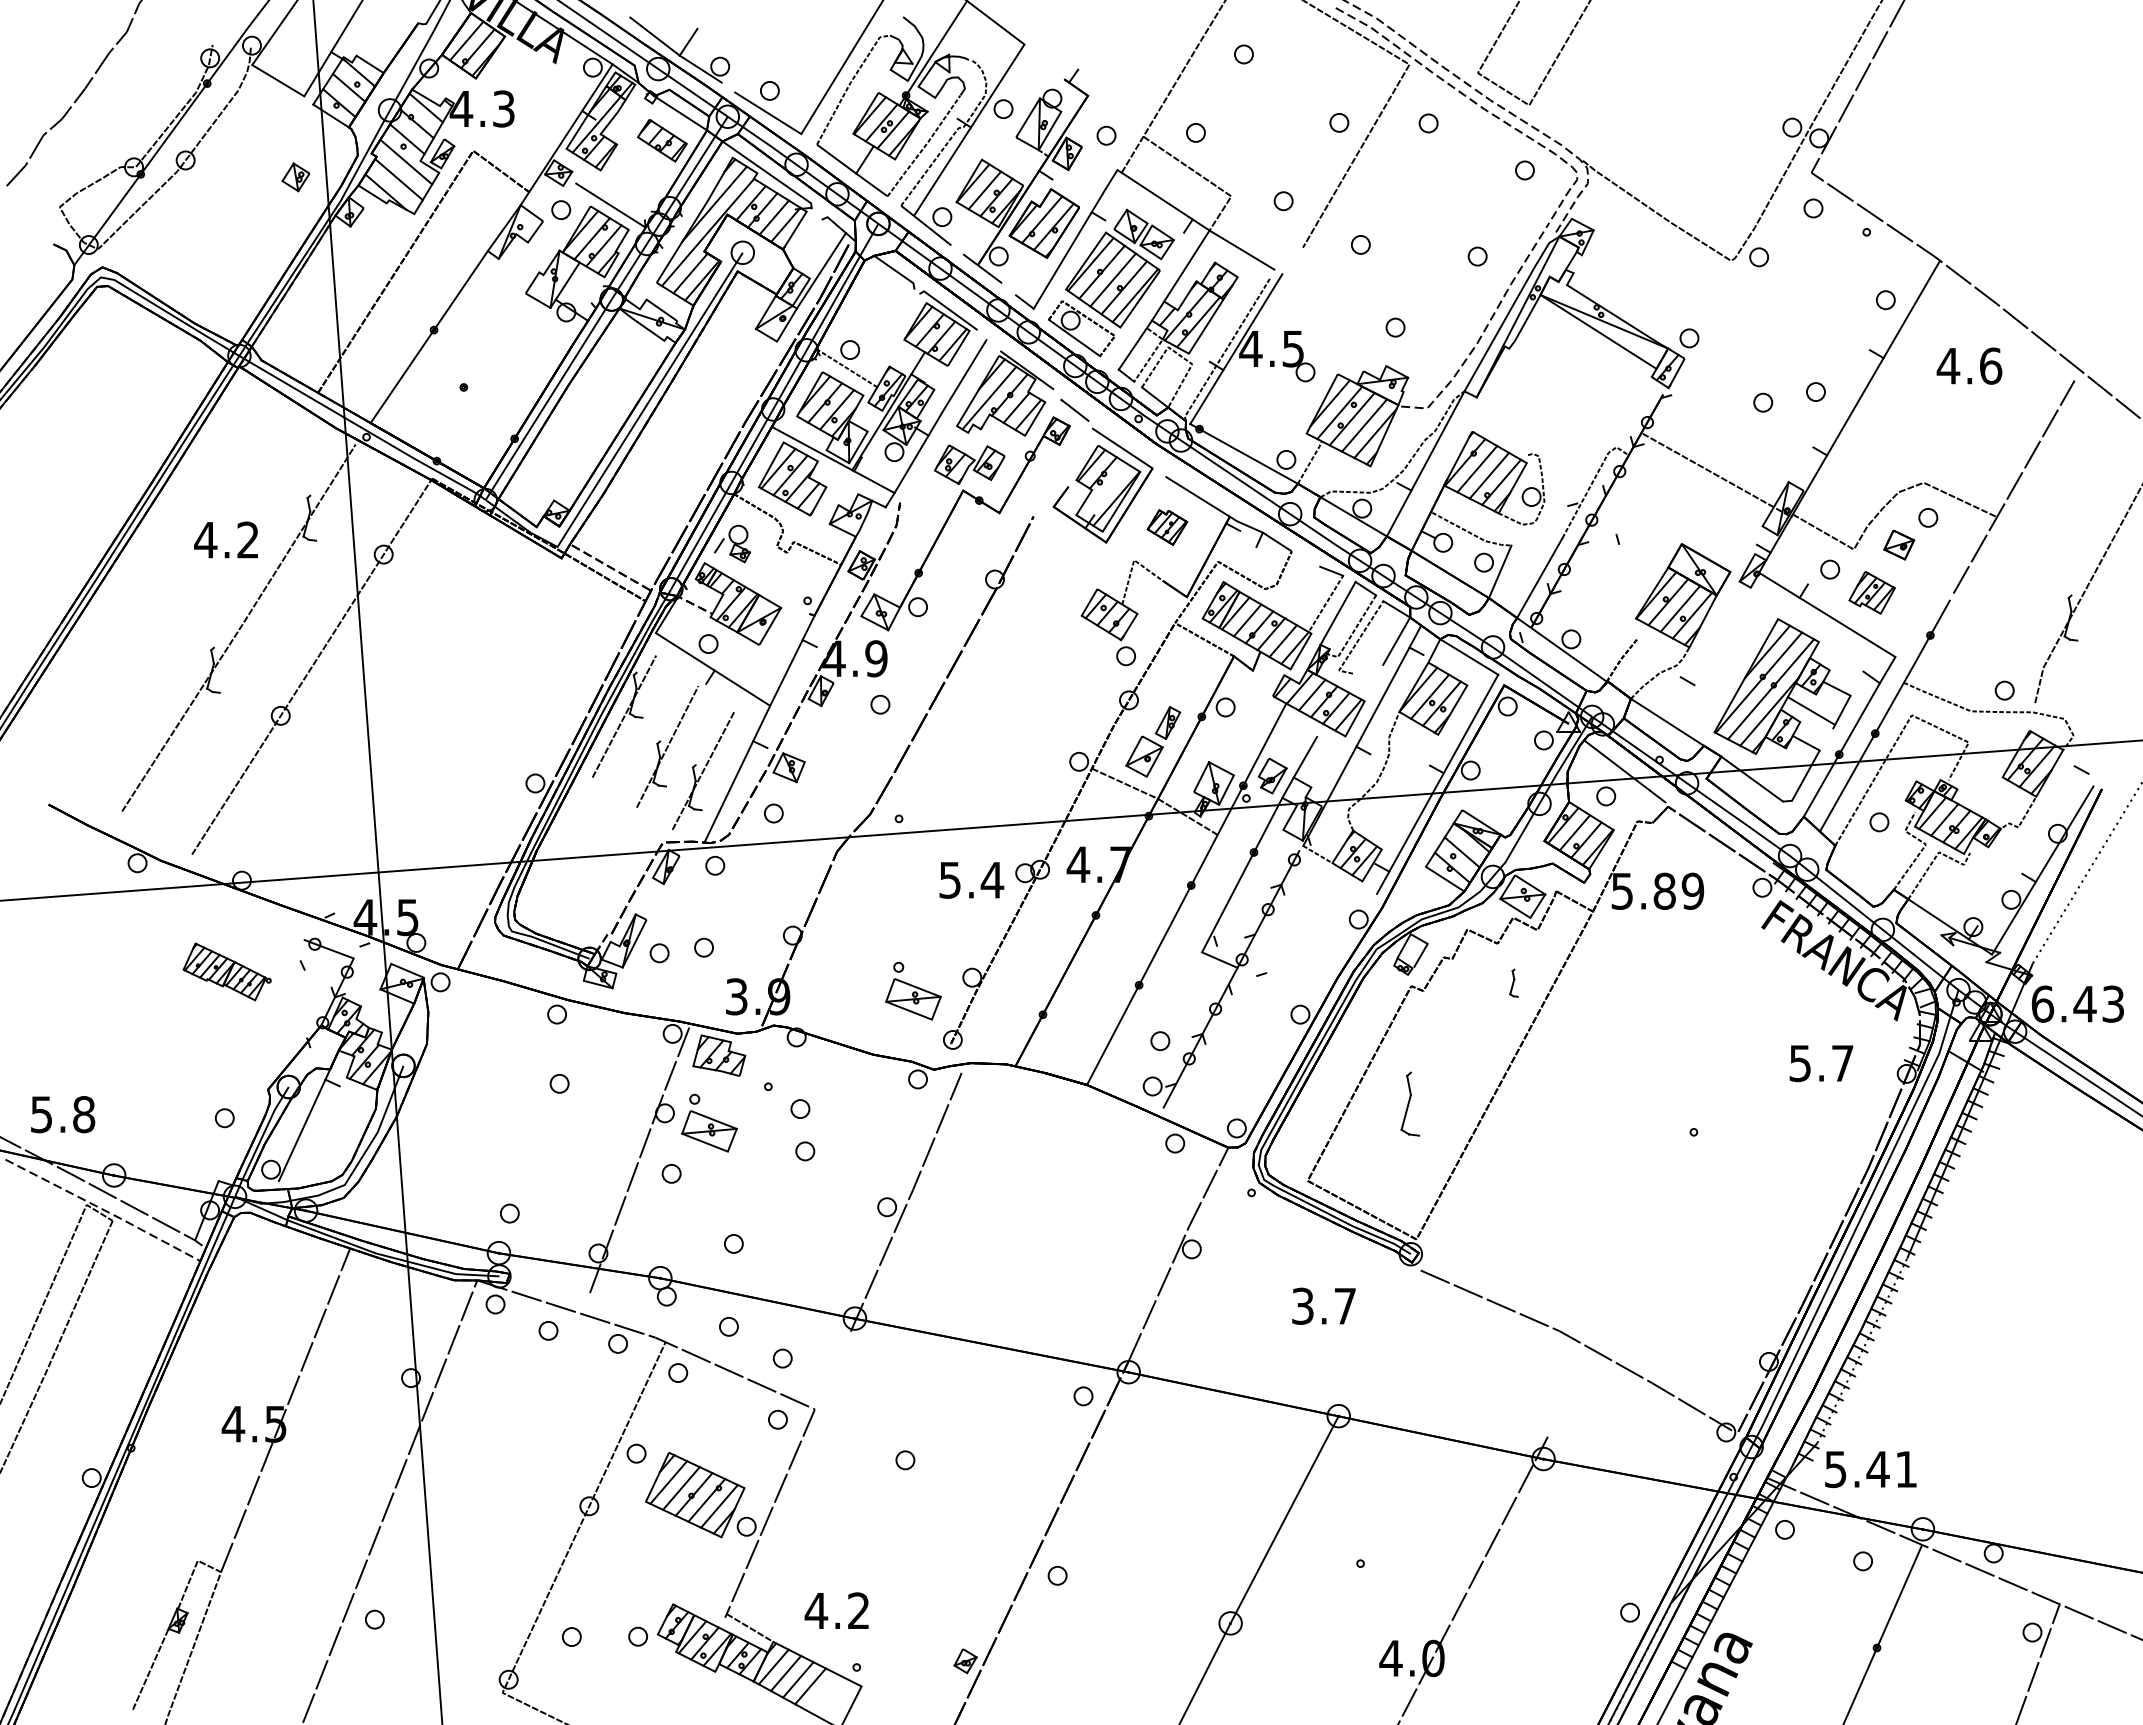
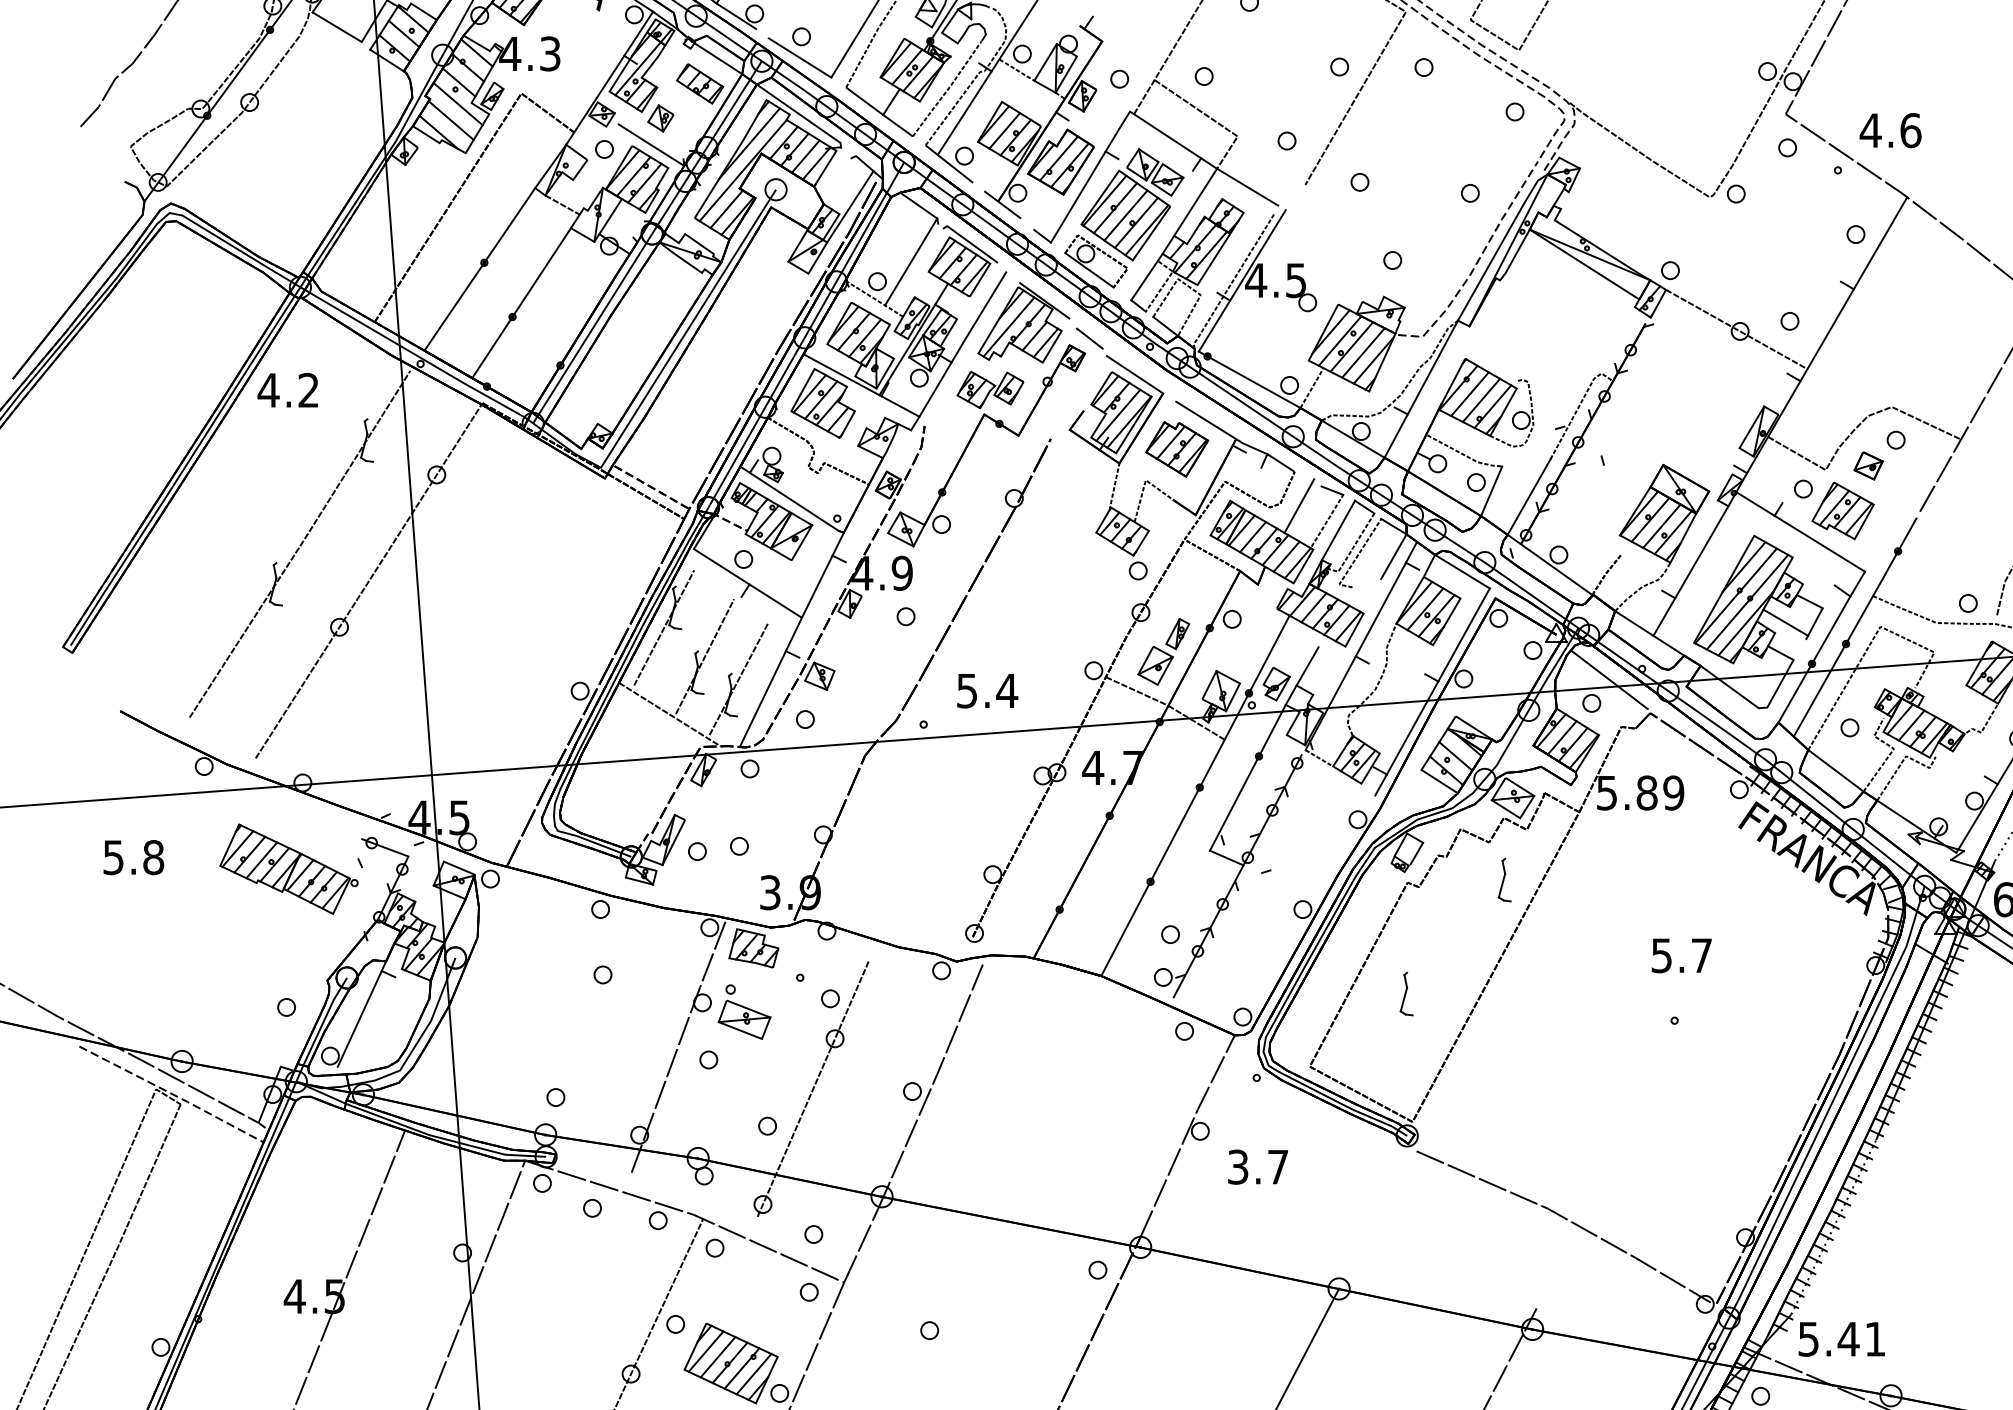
line: (997, 126) -> (1016, 70), added
part: (295, 177) -> (660, 118), moved
line: (516, 268) -> (562, 204), added
line: (885, 329) -> (910, 262), added
text: (1969, 365) -> (1890, 129), moved
line: (473, 372) -> (521, 302), added
line: (1717, 475) -> (1736, 329), moved
line: (1104, 491) -> (1117, 415), added
part: (1167, 527) -> (1177, 449), size x1.67
text: (225, 539) -> (287, 389), moved
line: (1100, 566) -> (1114, 486), added
line: (757, 579) -> (789, 498), added
line: (1296, 587) -> (1299, 506), added
part: (1871, 592) -> (1842, 510), size x1.43
line: (1710, 655) -> (1690, 570), added
line: (630, 807) -> (669, 713), added
line: (1864, 867) -> (1835, 770), added
text: (971, 880) -> (987, 691), moved
part: (226, 971) -> (288, 868), size x1.67
part: (1513, 982) -> (1504, 879), size x1.67
part: (913, 990) -> (937, 886), removed
text: (1821, 1063) -> (1681, 955), moved
part: (1409, 1103) -> (1405, 993), size x0.71
text: (63, 1114) -> (134, 857), moved
line: (782, 1203) -> (813, 1088), added
text: (1323, 1305) -> (1257, 1166), moved
line: (832, 1370) -> (860, 1245), added

